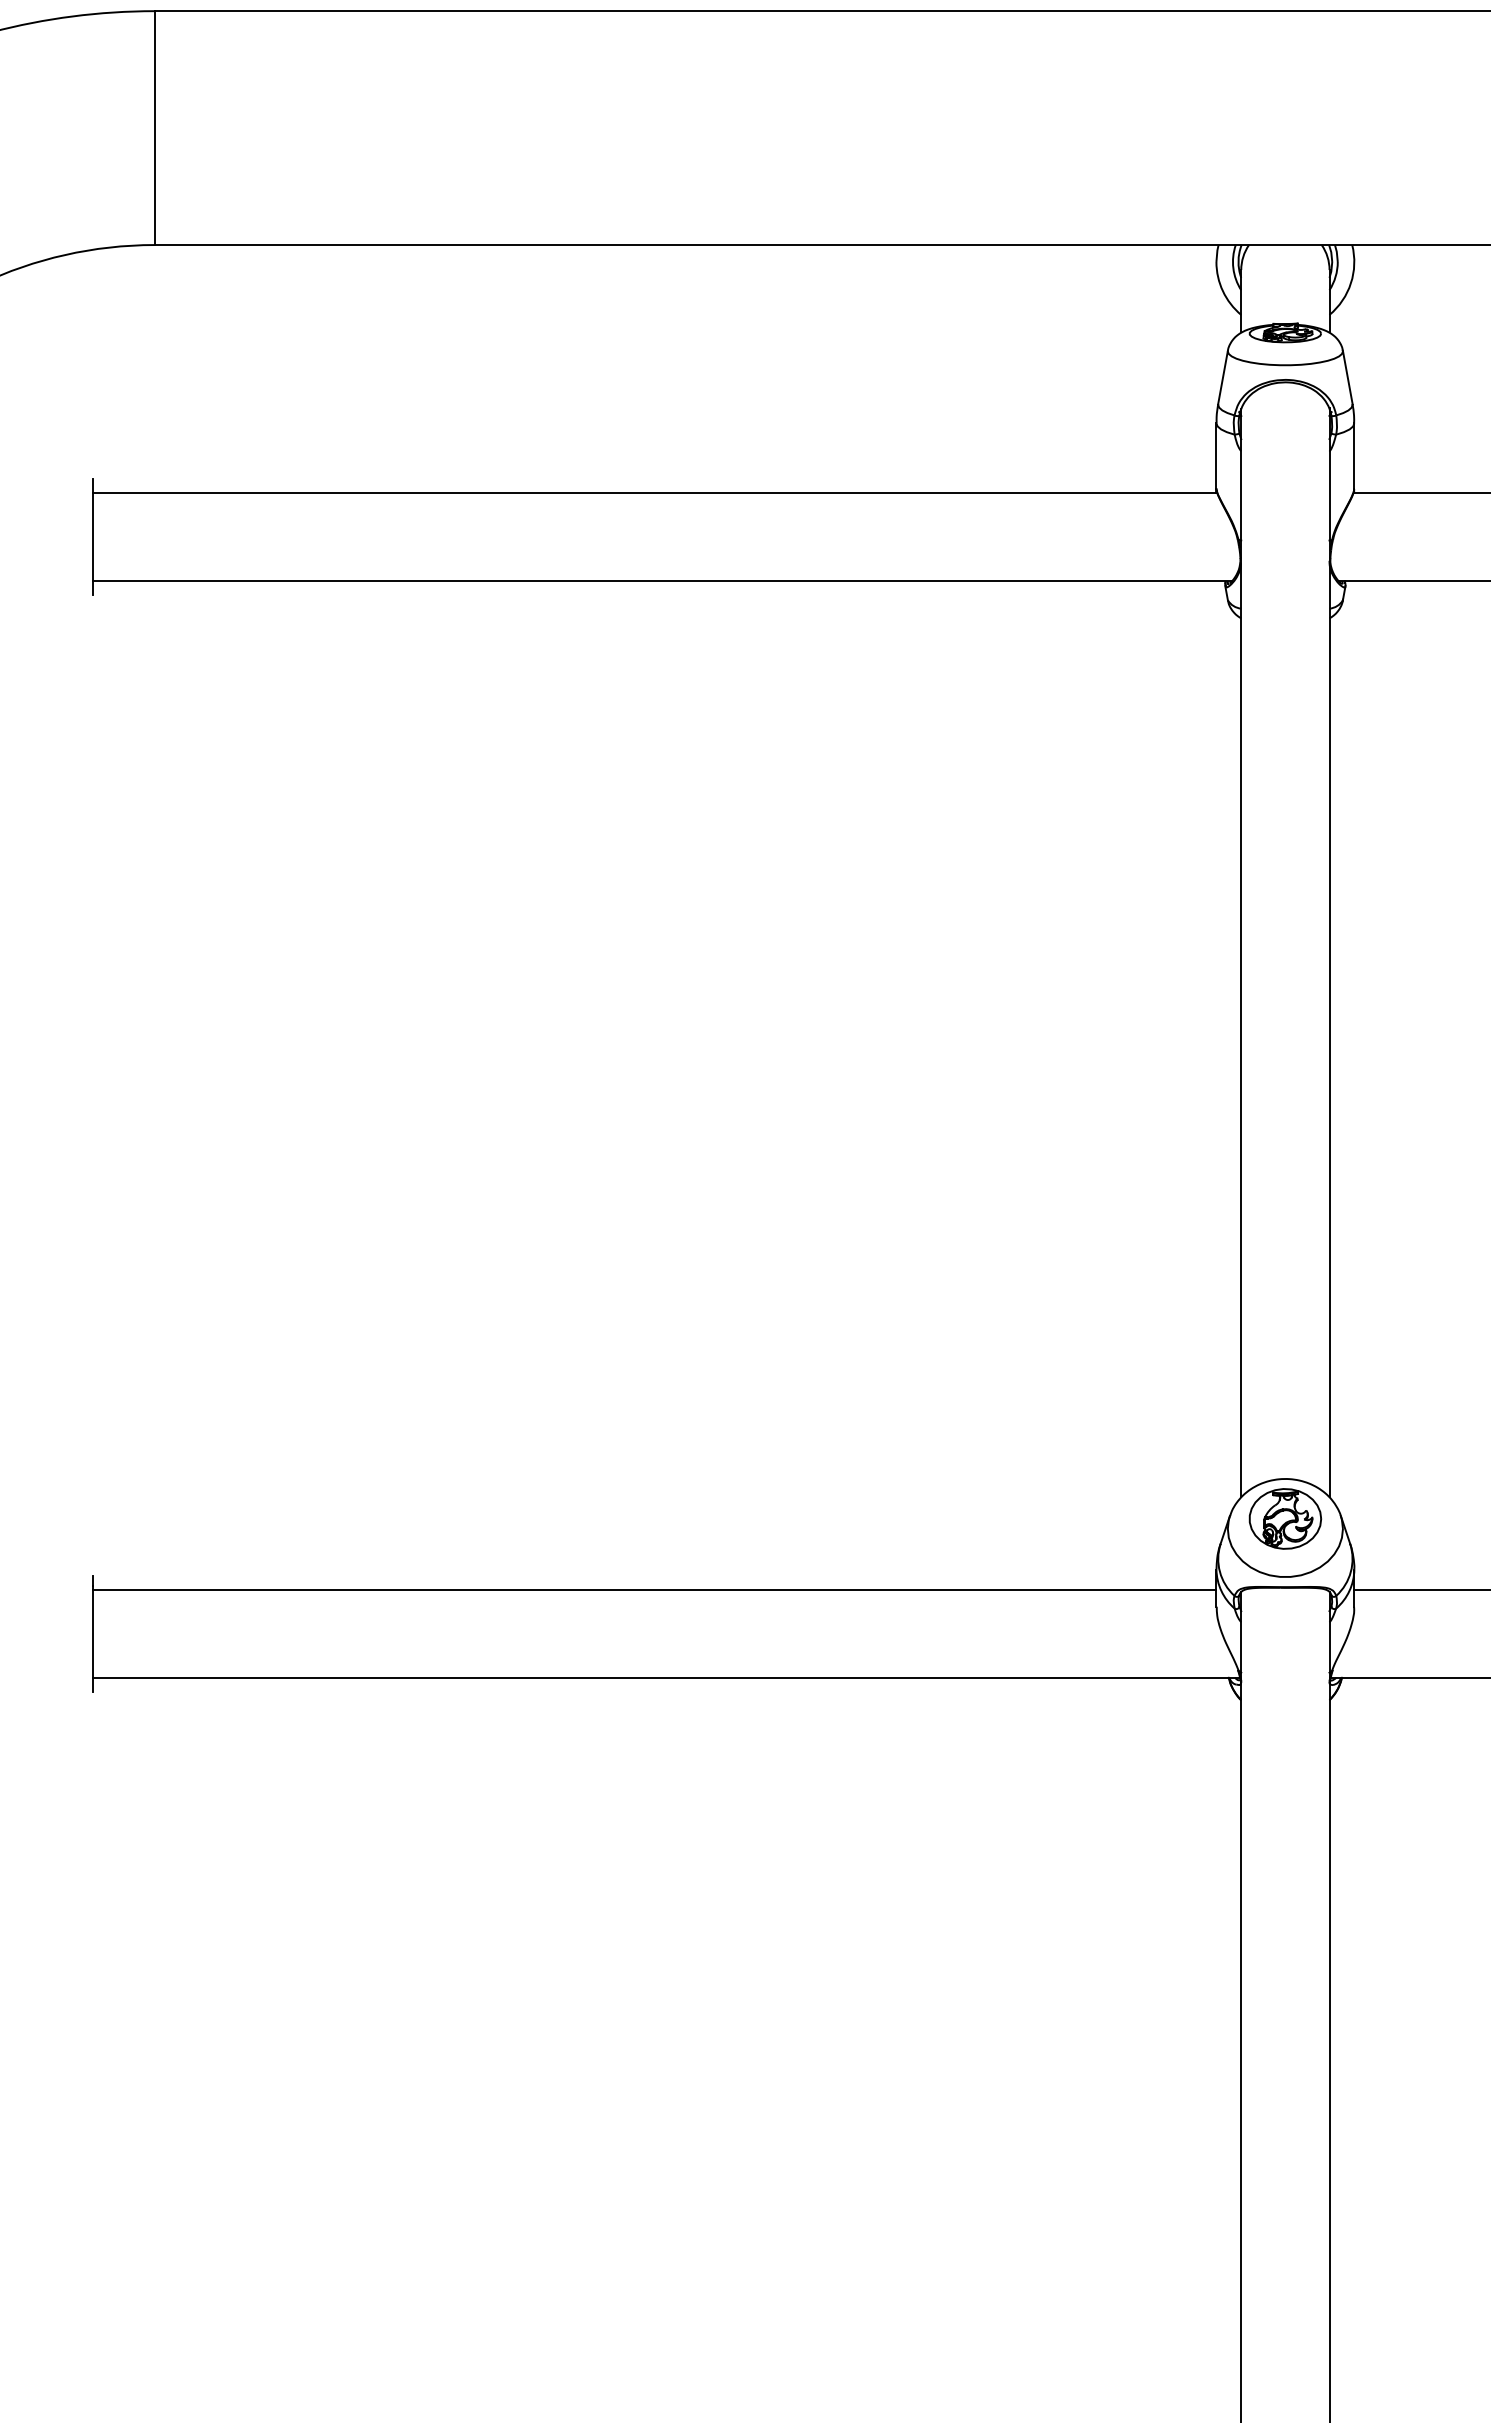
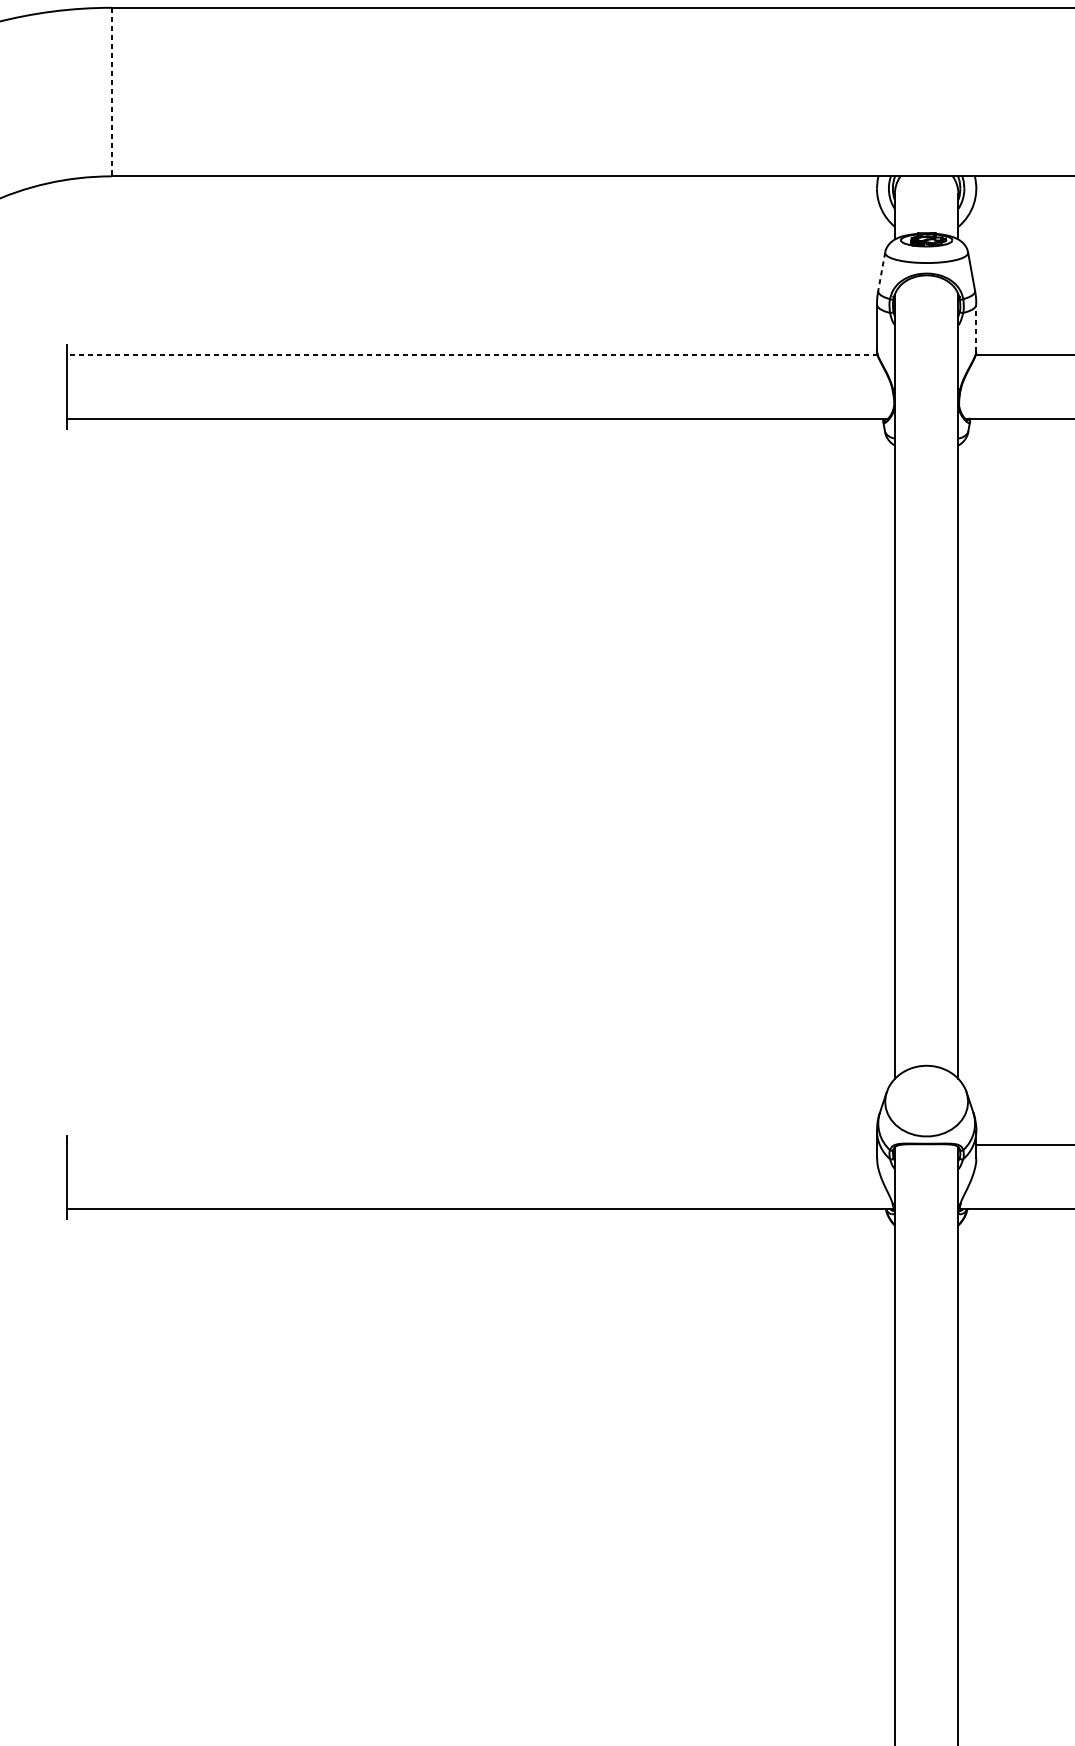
line: (154, 128) -> (111, 92), solid -> dashed
line: (1222, 377) -> (881, 271), solid -> dashed
line: (1354, 456) -> (976, 328), solid -> dashed
line: (654, 492) -> (471, 354), solid -> dashed
part: (1285, 1518) -> (926, 1094), removed
line: (654, 1589) -> (471, 1145), removed

